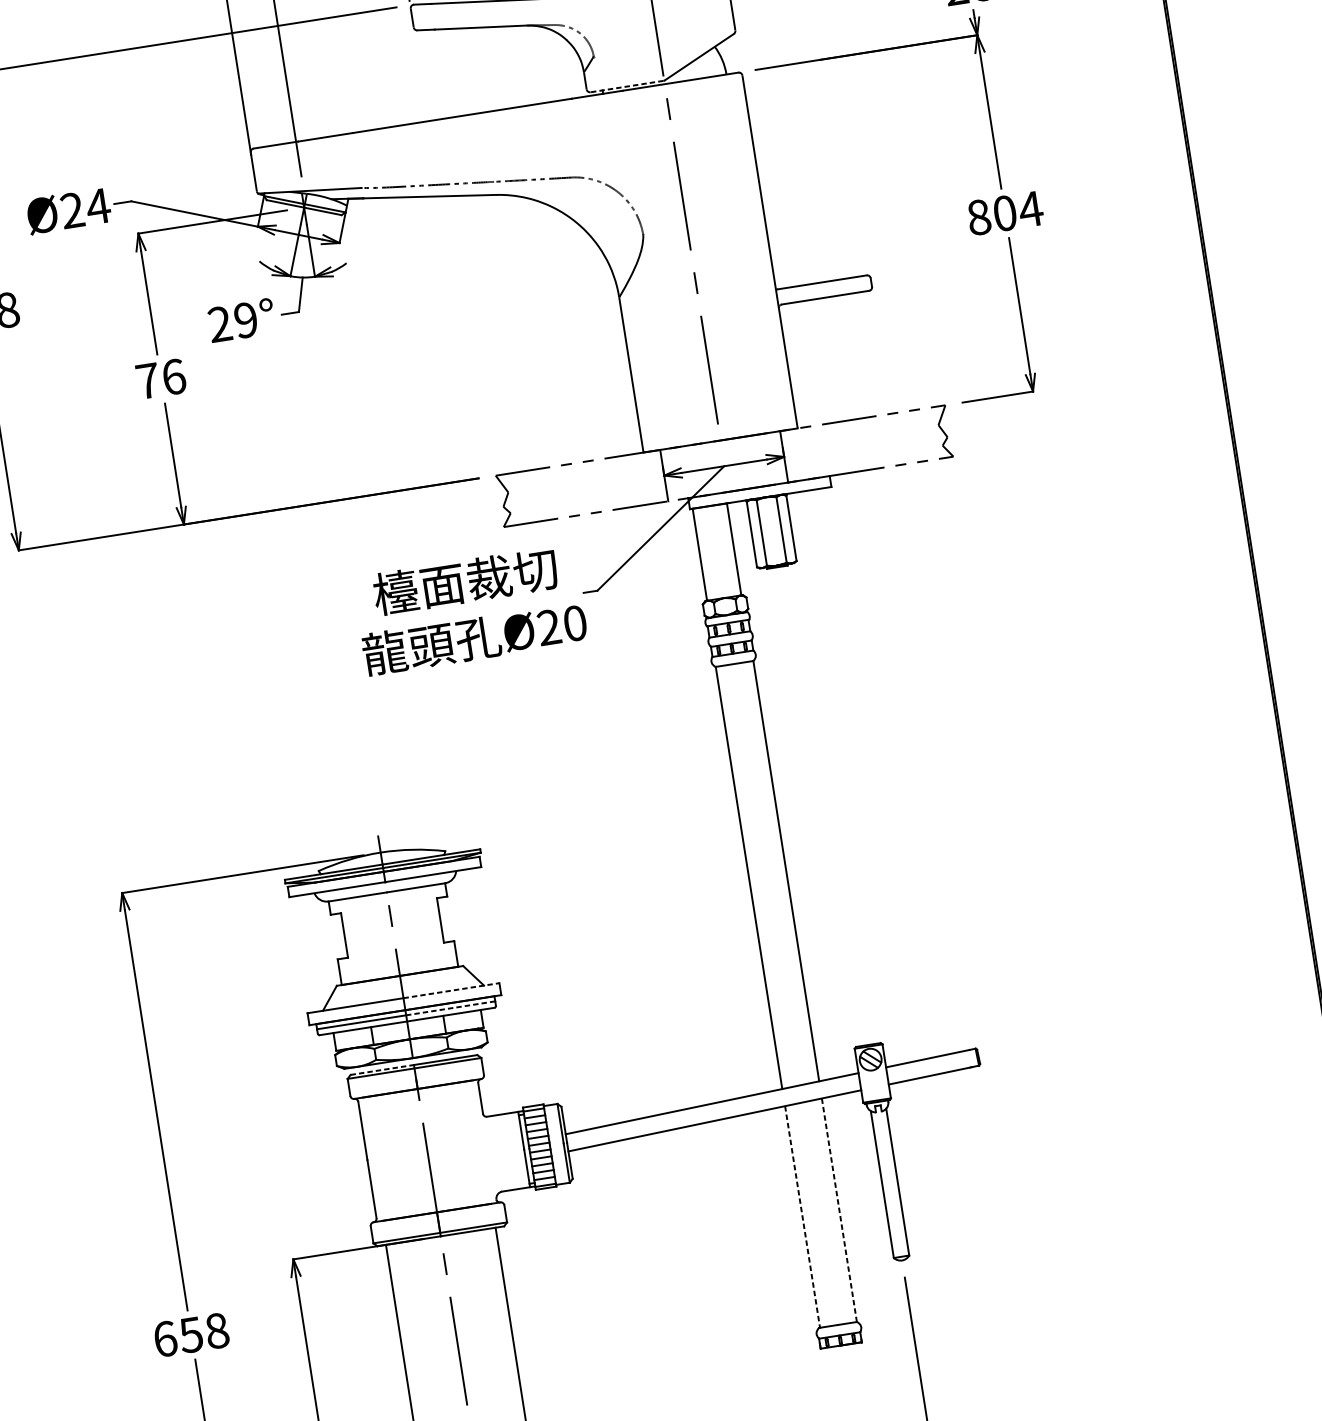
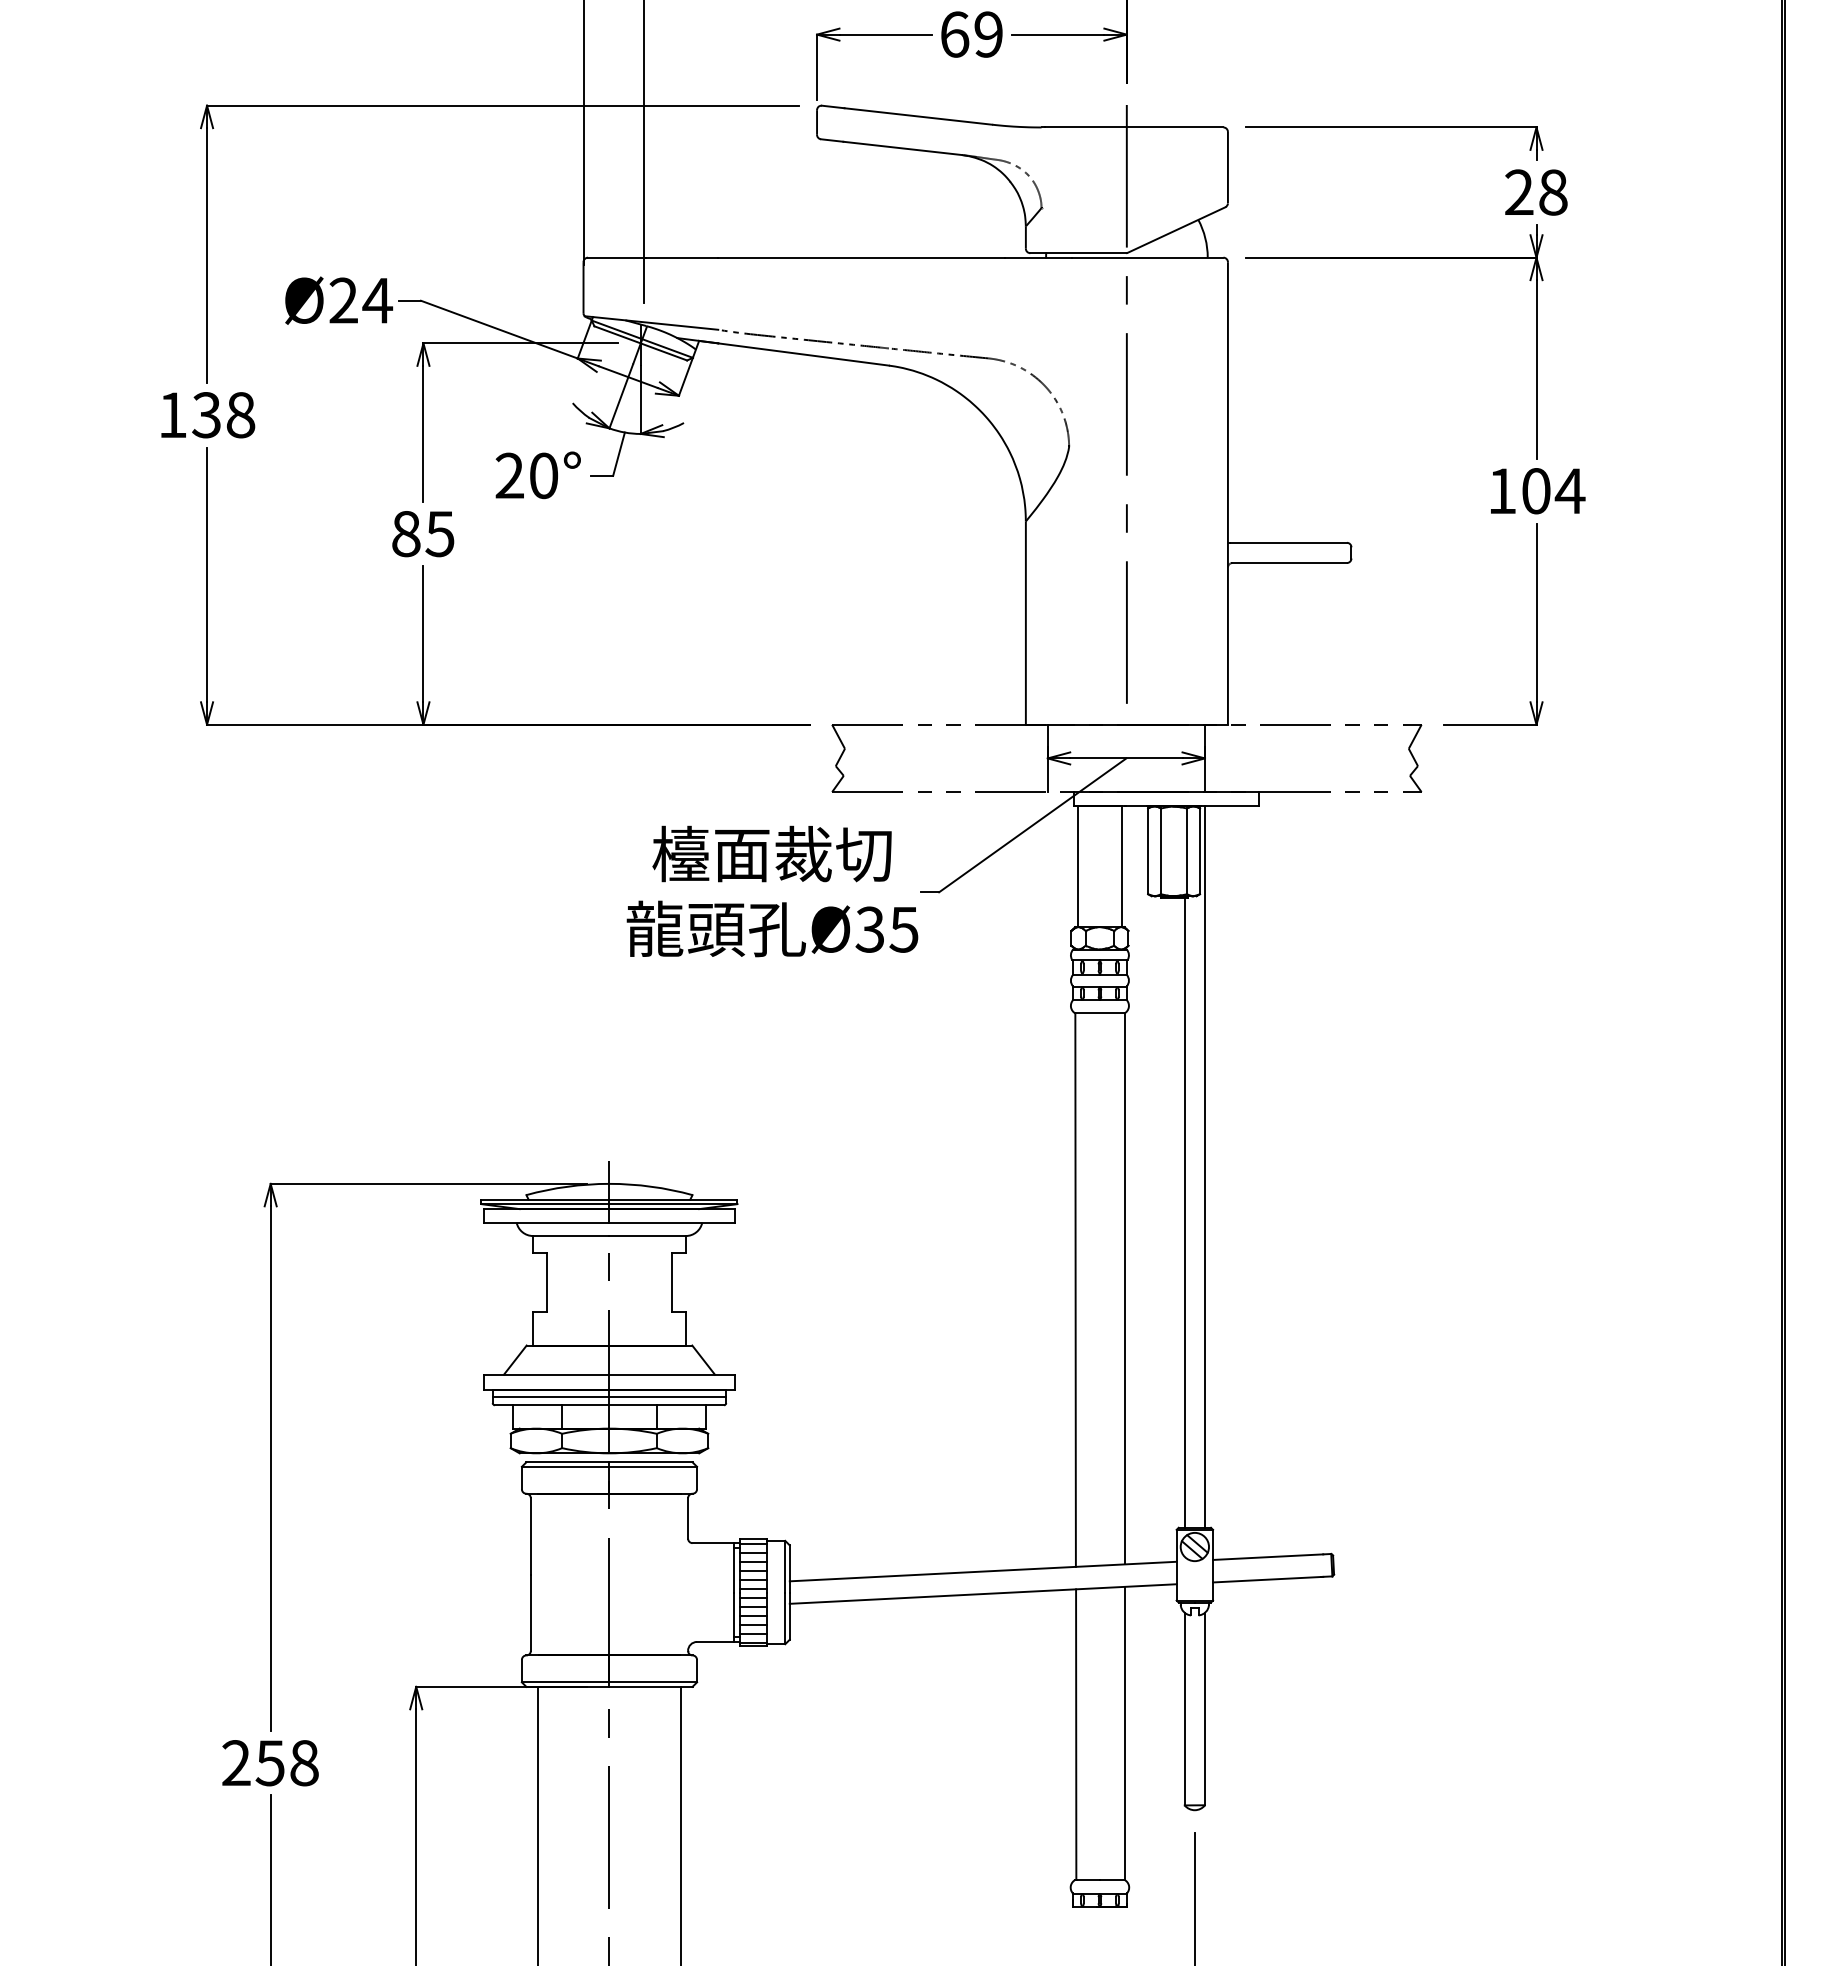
line: (627, 86) -> (1078, 253), dashed -> solid
text: (979, 217) -> (1502, 491), 804 -> 104
text: (245, 320) -> (543, 475), 29° -> 20°
text: (161, 378) -> (423, 533), 76 -> 85
text: (561, 625) -> (886, 929), 20 -> 35
line: (832, 768) -> (1204, 1166), added
line: (822, 805) -> (1184, 1212), added
line: (451, 990) -> (672, 1374), dashed -> solid
line: (450, 1008) -> (667, 1397), dashed -> solid
line: (381, 1070) -> (567, 1462), dashed -> solid
line: (839, 1210) -> (1124, 1733), dashed -> solid
line: (802, 1217) -> (1076, 1735), dashed -> solid
text: (165, 1339) -> (236, 1763), 658 -> 258

